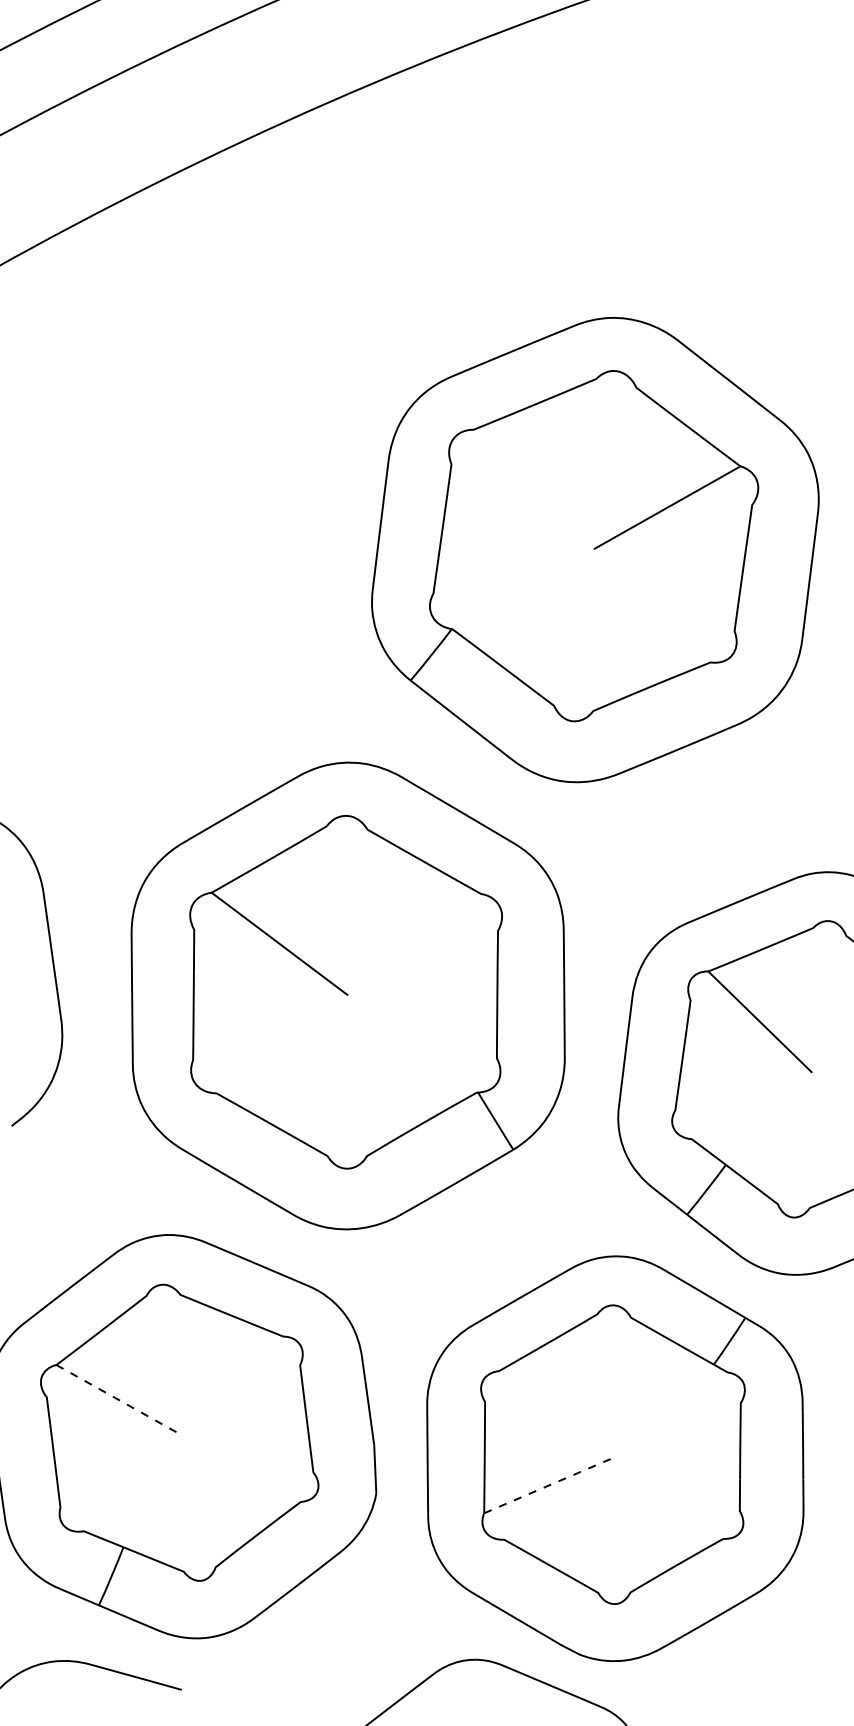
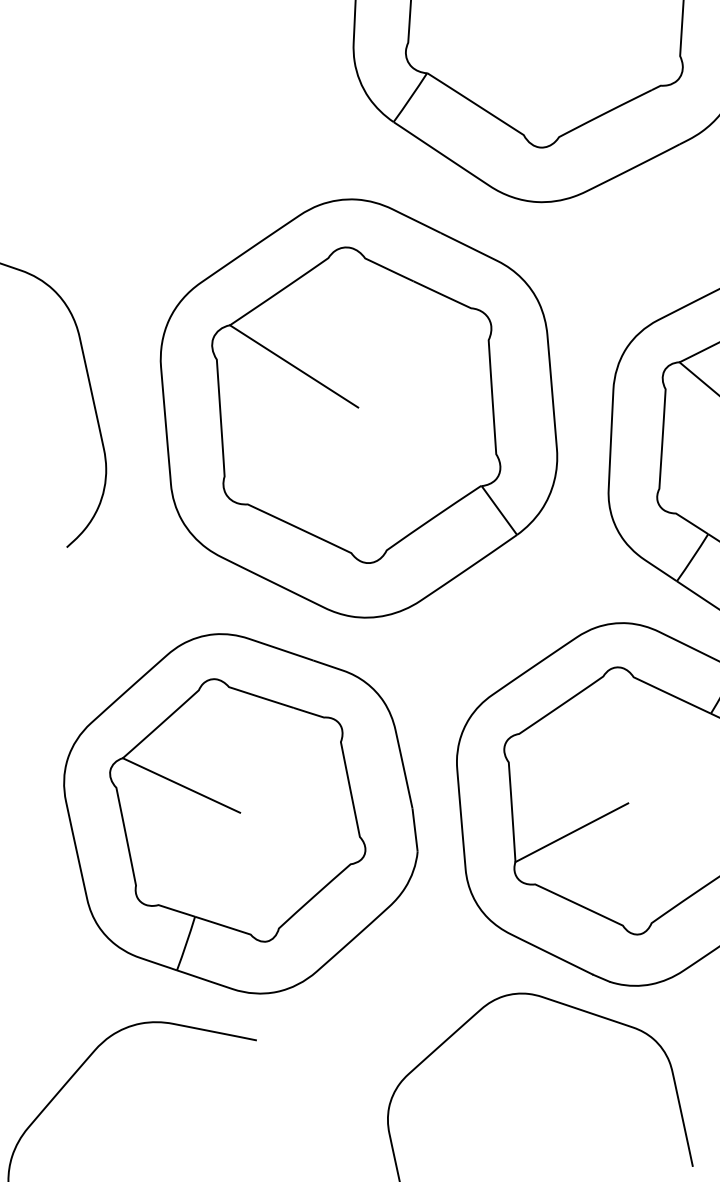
line: (119, 1400) -> (181, 785), dashed -> solid
line: (549, 1485) -> (572, 832), dashed -> solid

